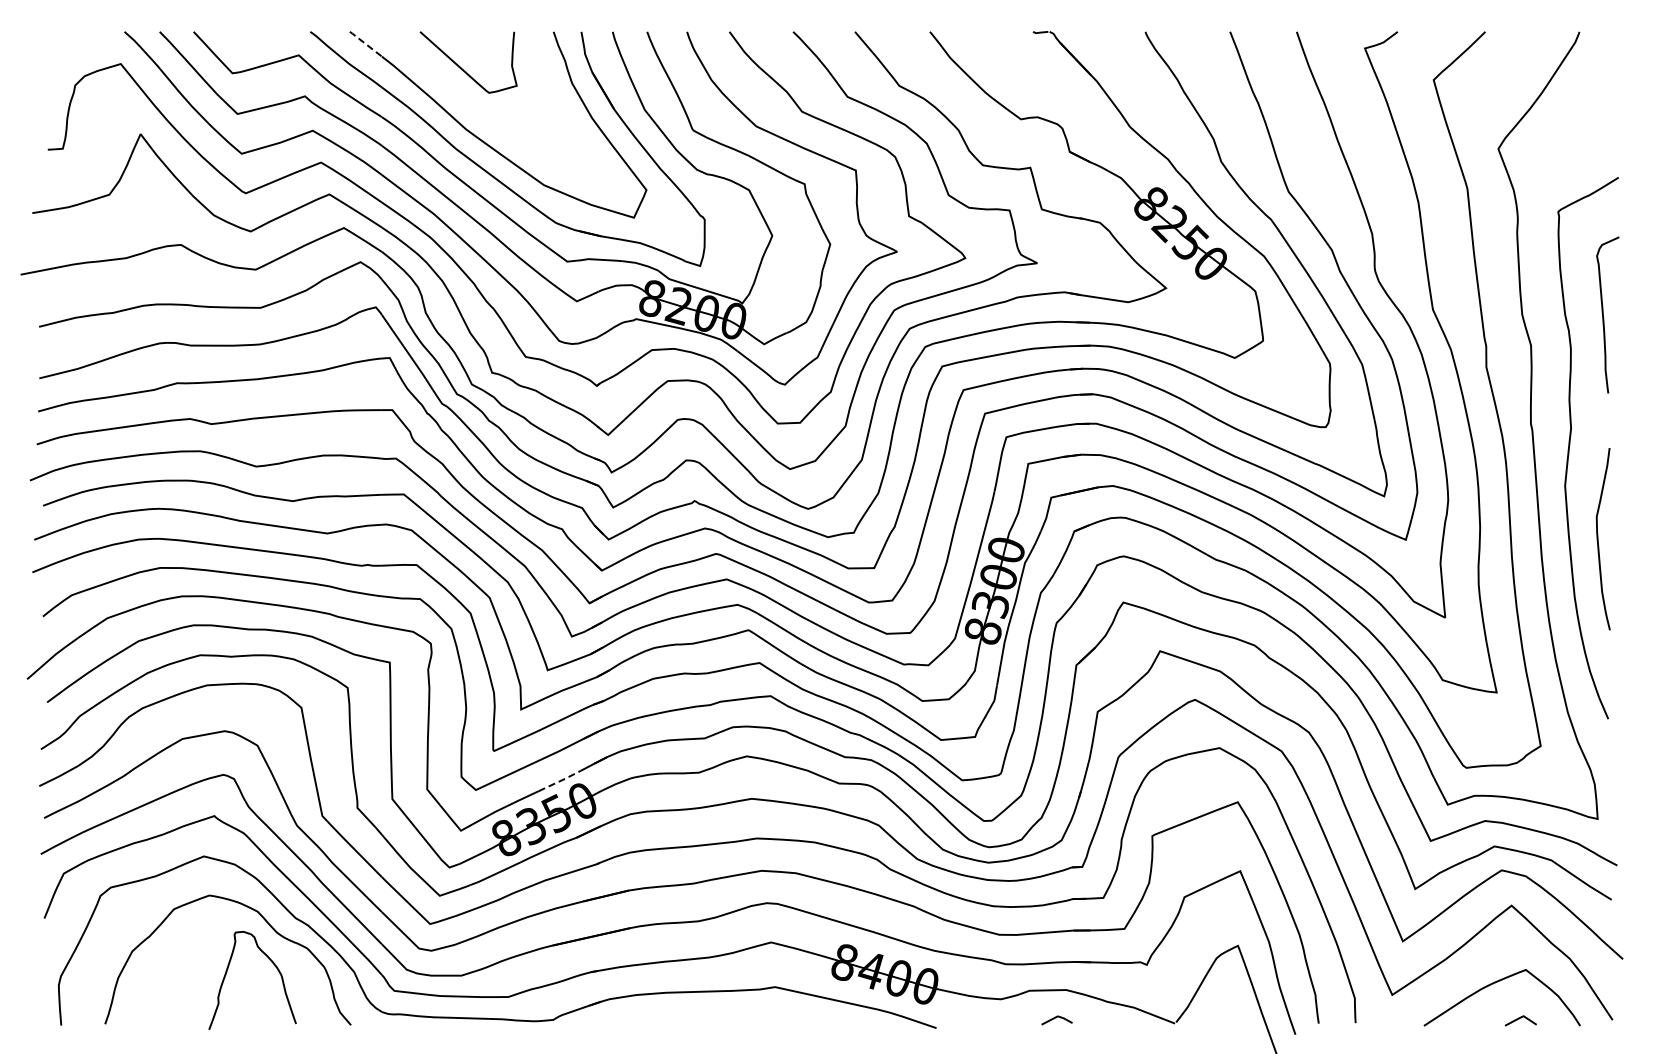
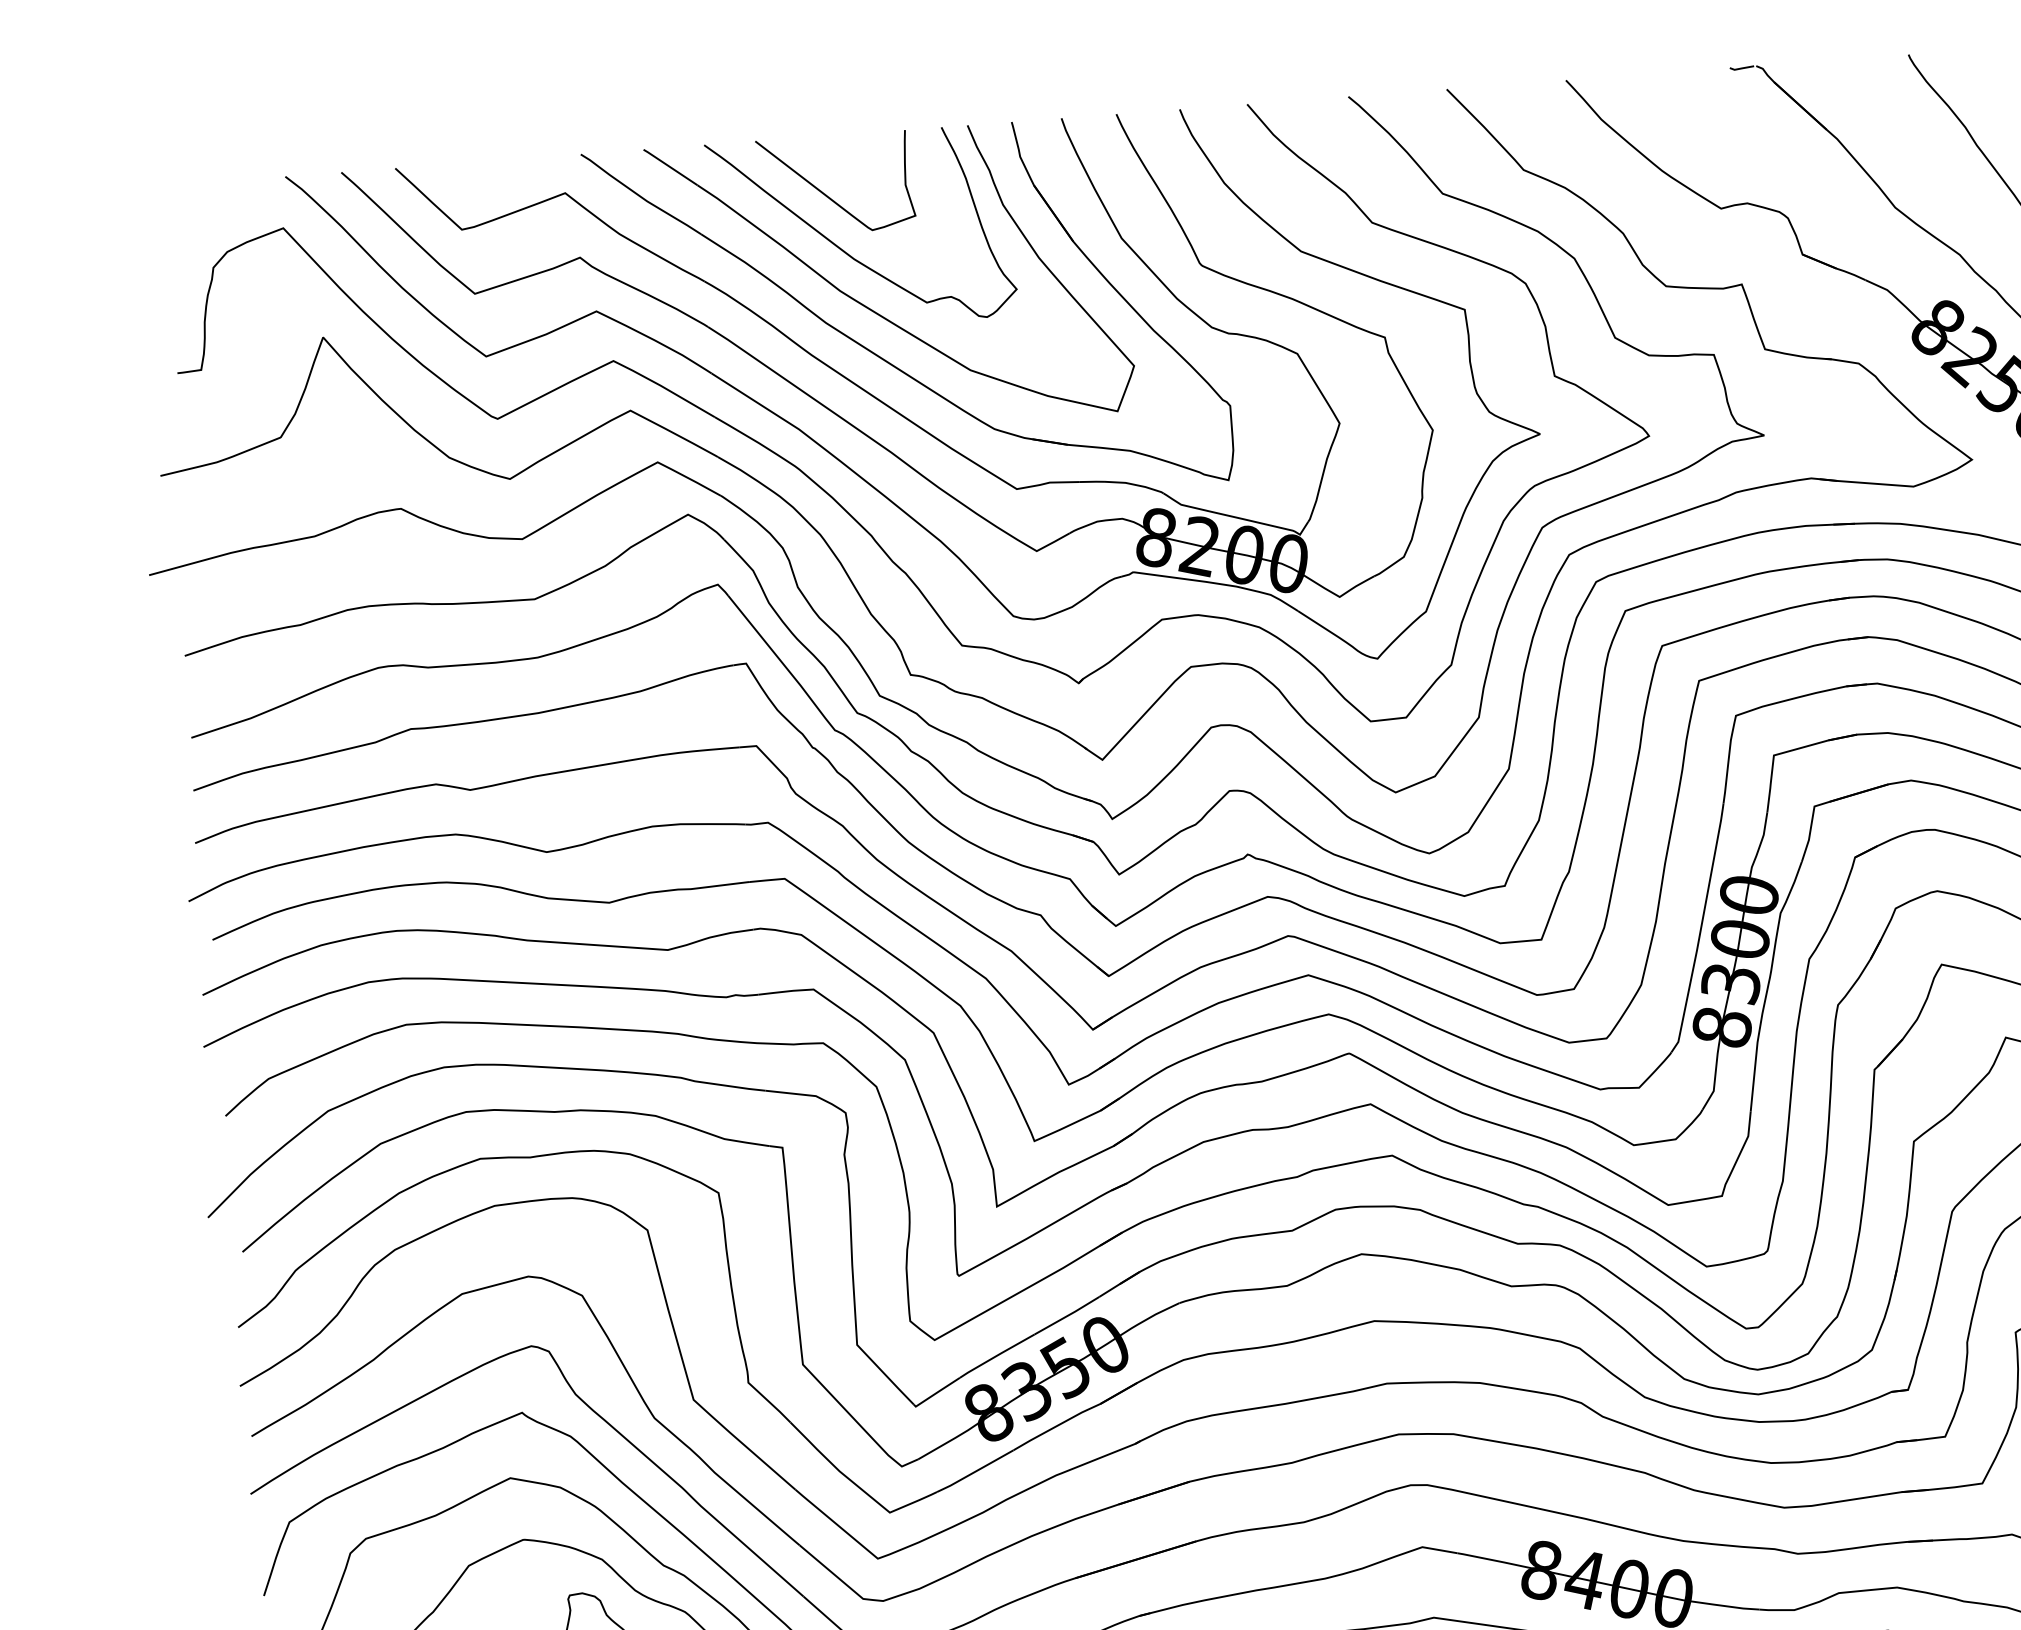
line: (365, 43) -> (669, 166), dashed -> solid
curve: (470, 103) -> (843, 249), added
line: (561, 780) -> (1069, 1314), dashed -> solid

